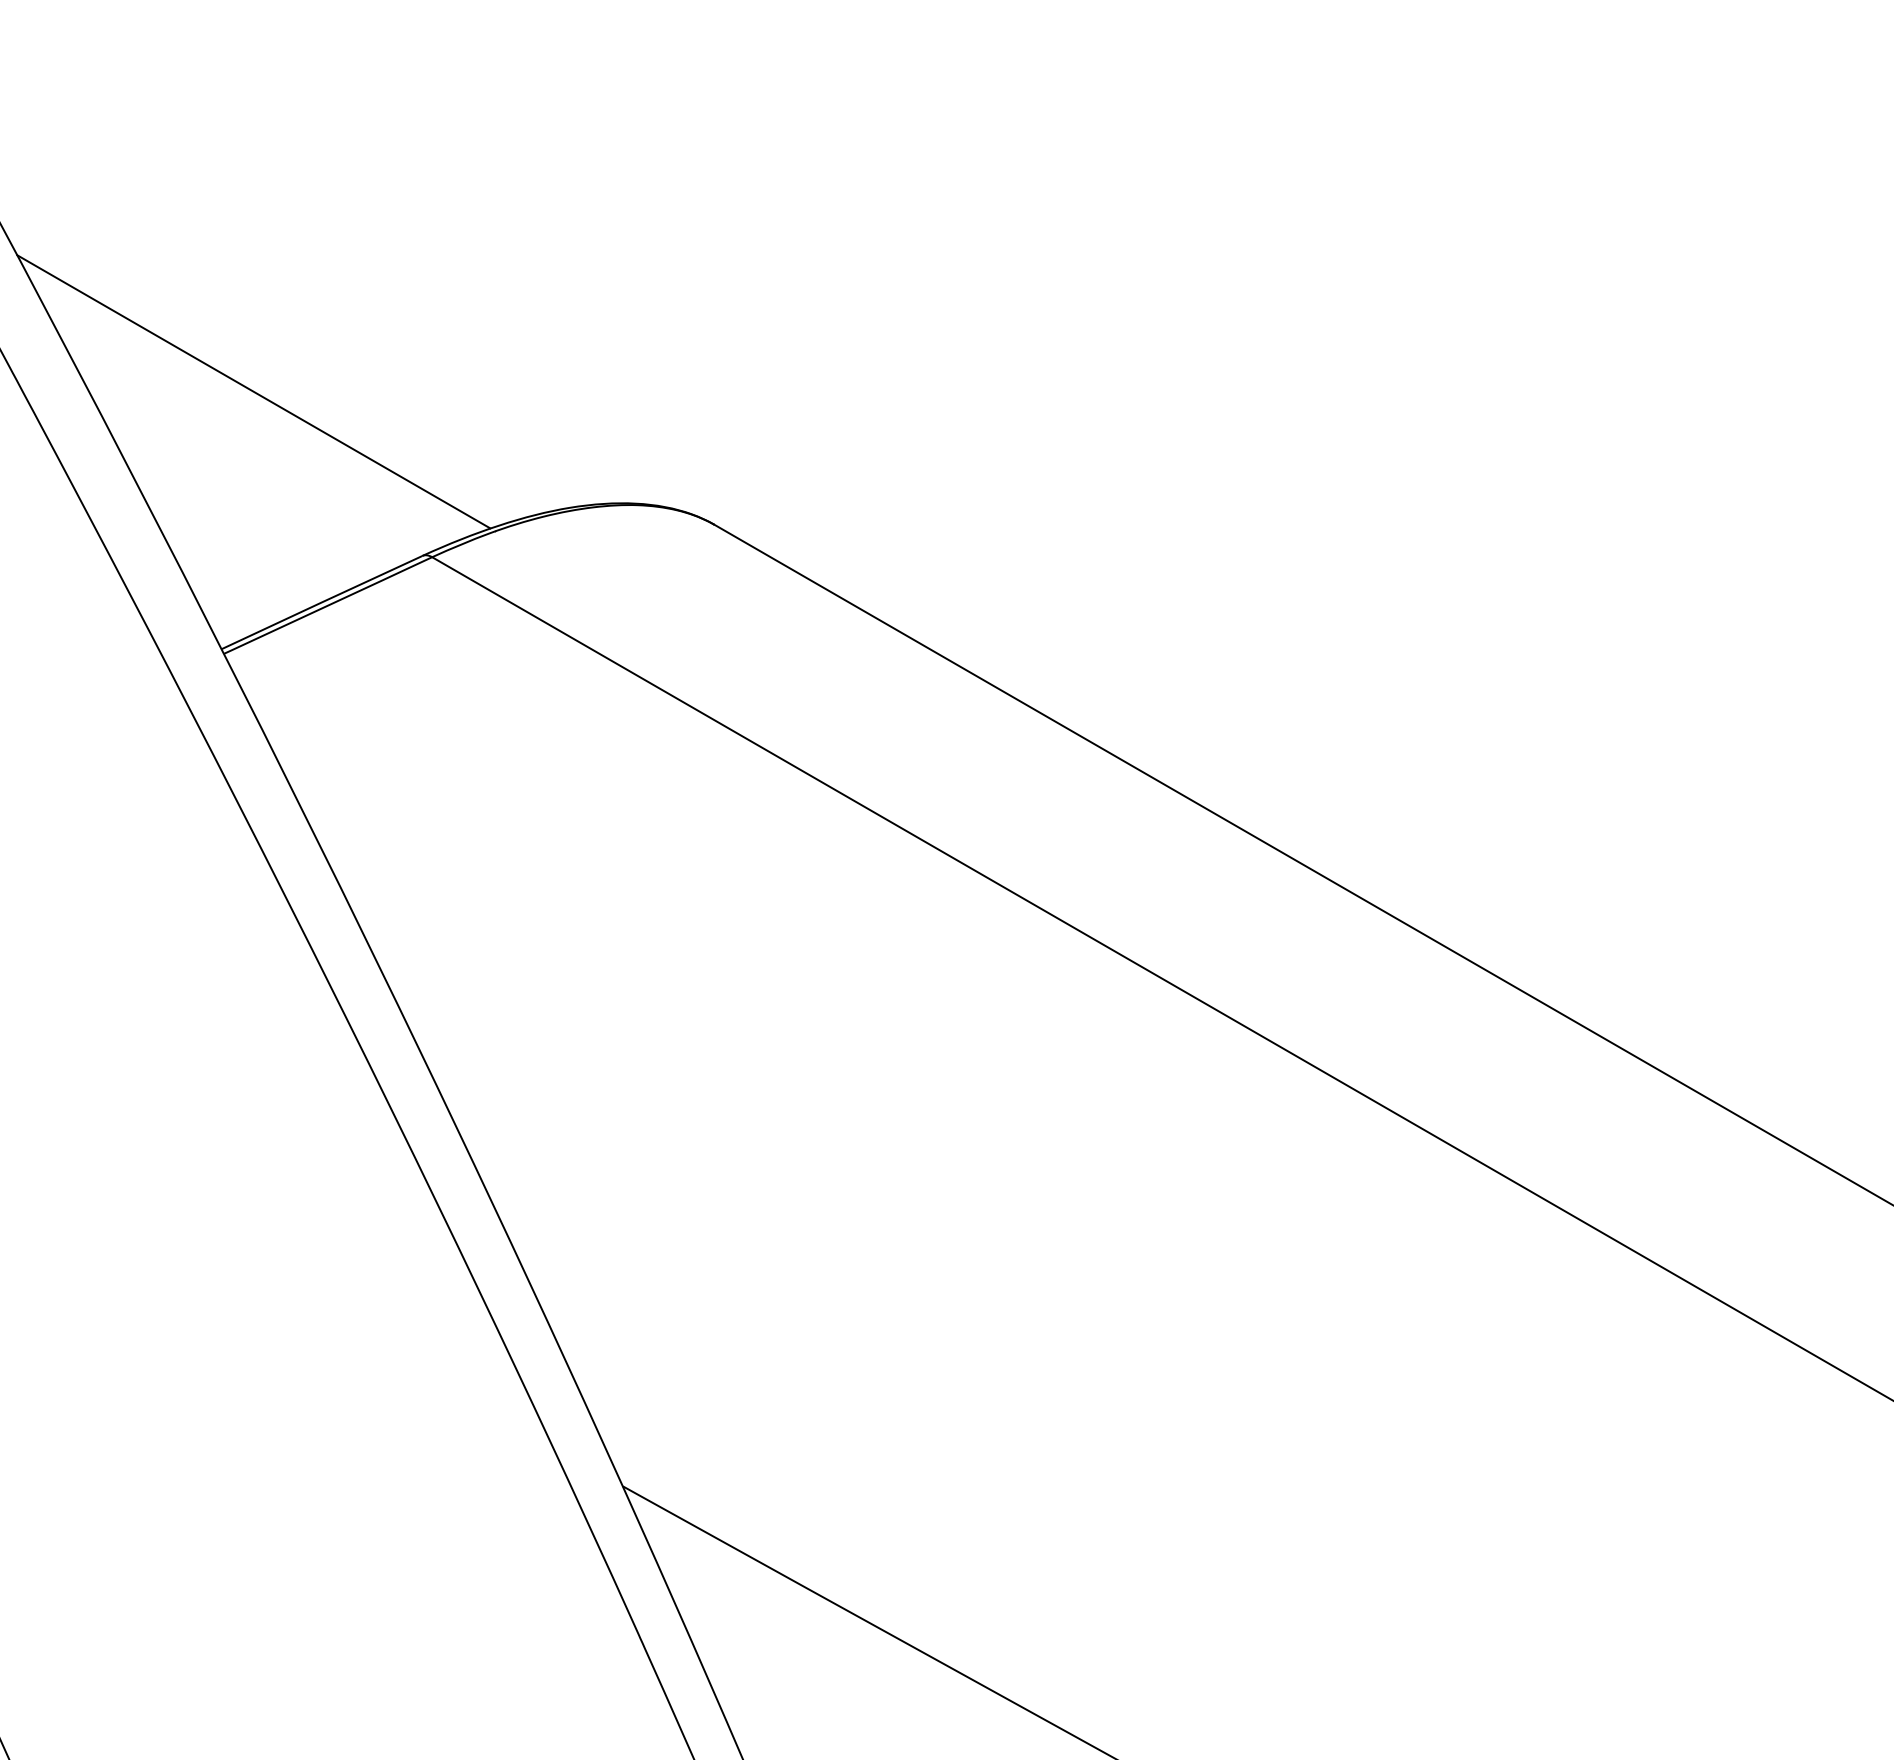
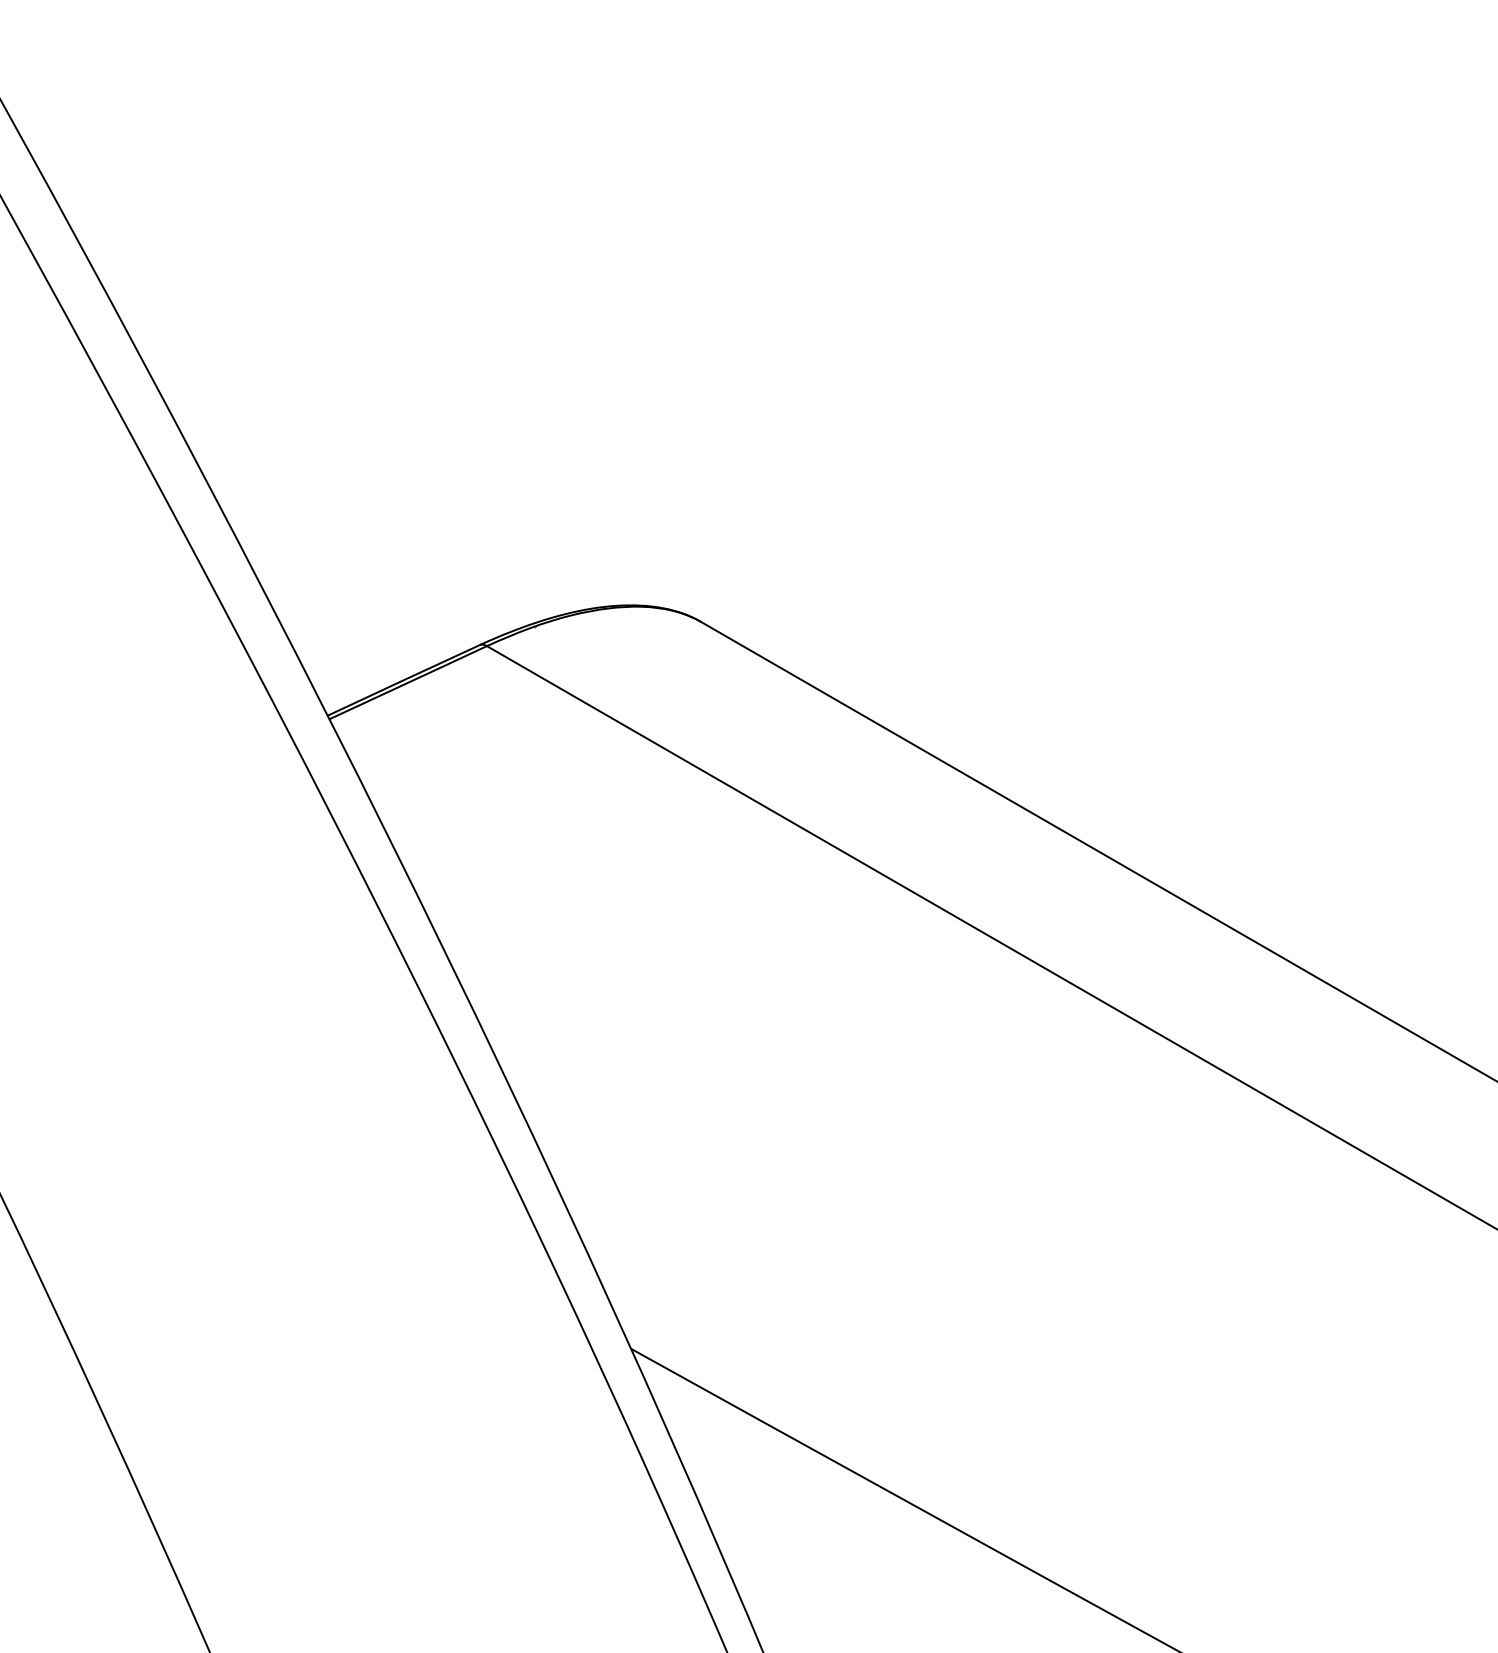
line: (253, 391) -> (351, 520), removed

